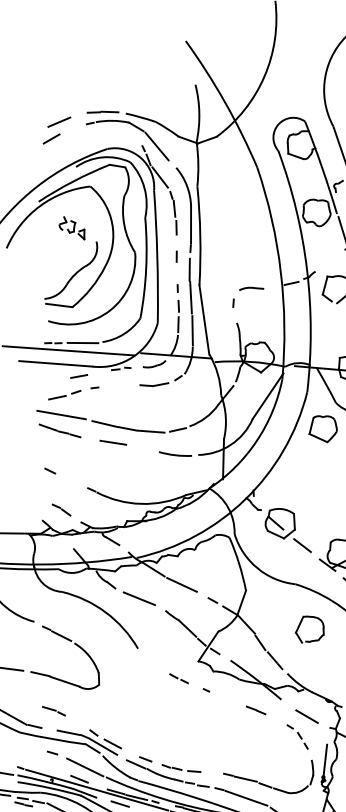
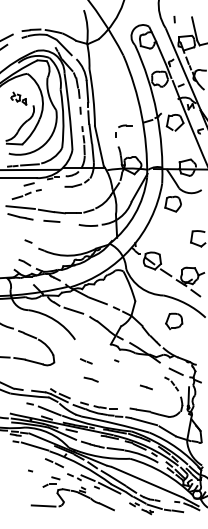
line: (50, 470) -> (28, 241), moved
part: (179, 678) -> (86, 361), moved
line: (52, 710) -> (90, 379), moved
line: (256, 710) -> (146, 387), moved

